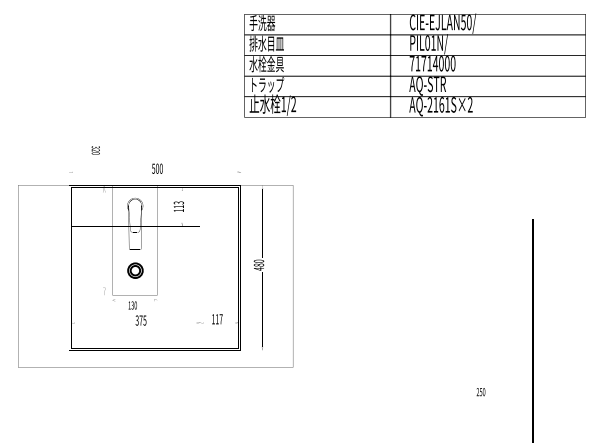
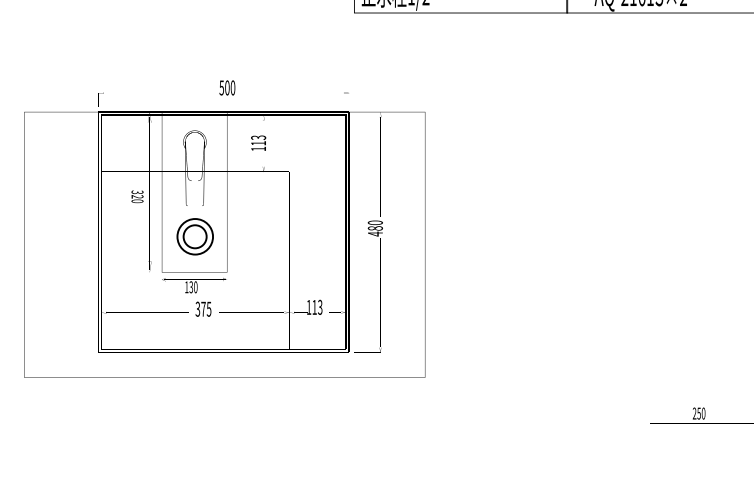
text: (95, 150) -> (137, 196), moved
part: (135, 270) -> (195, 236), size x1.67
text: (220, 319) -> (319, 307), 117 -> 113

